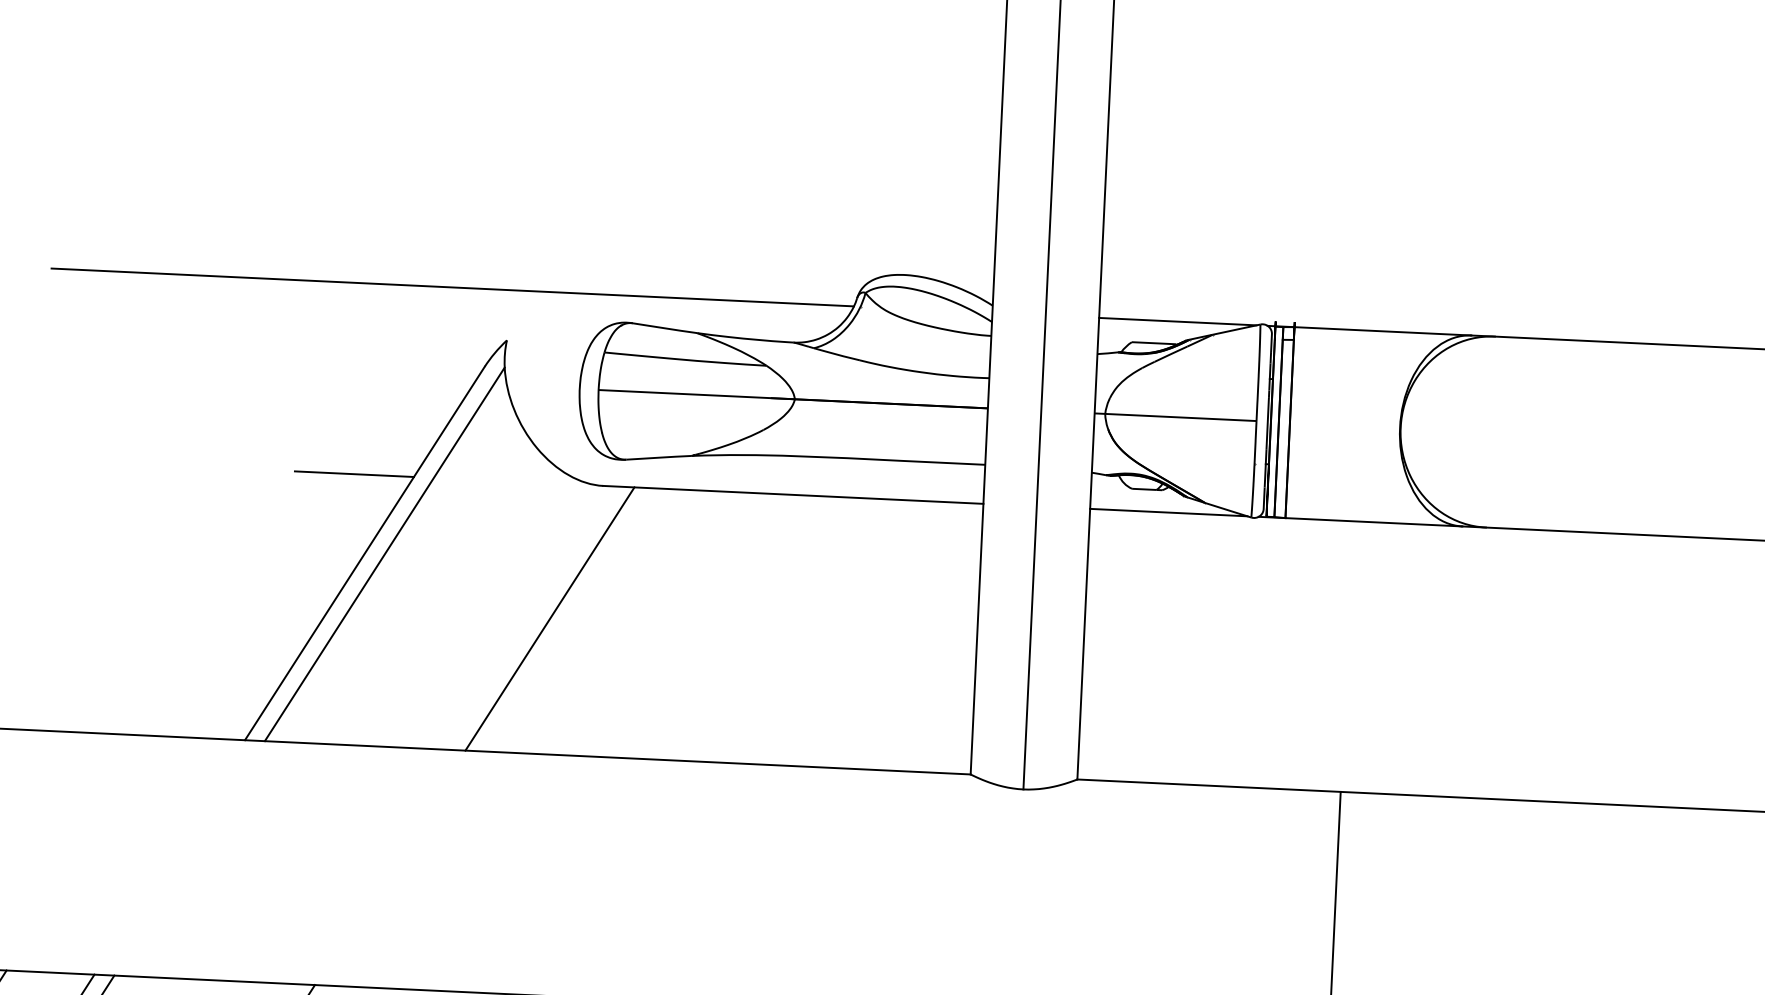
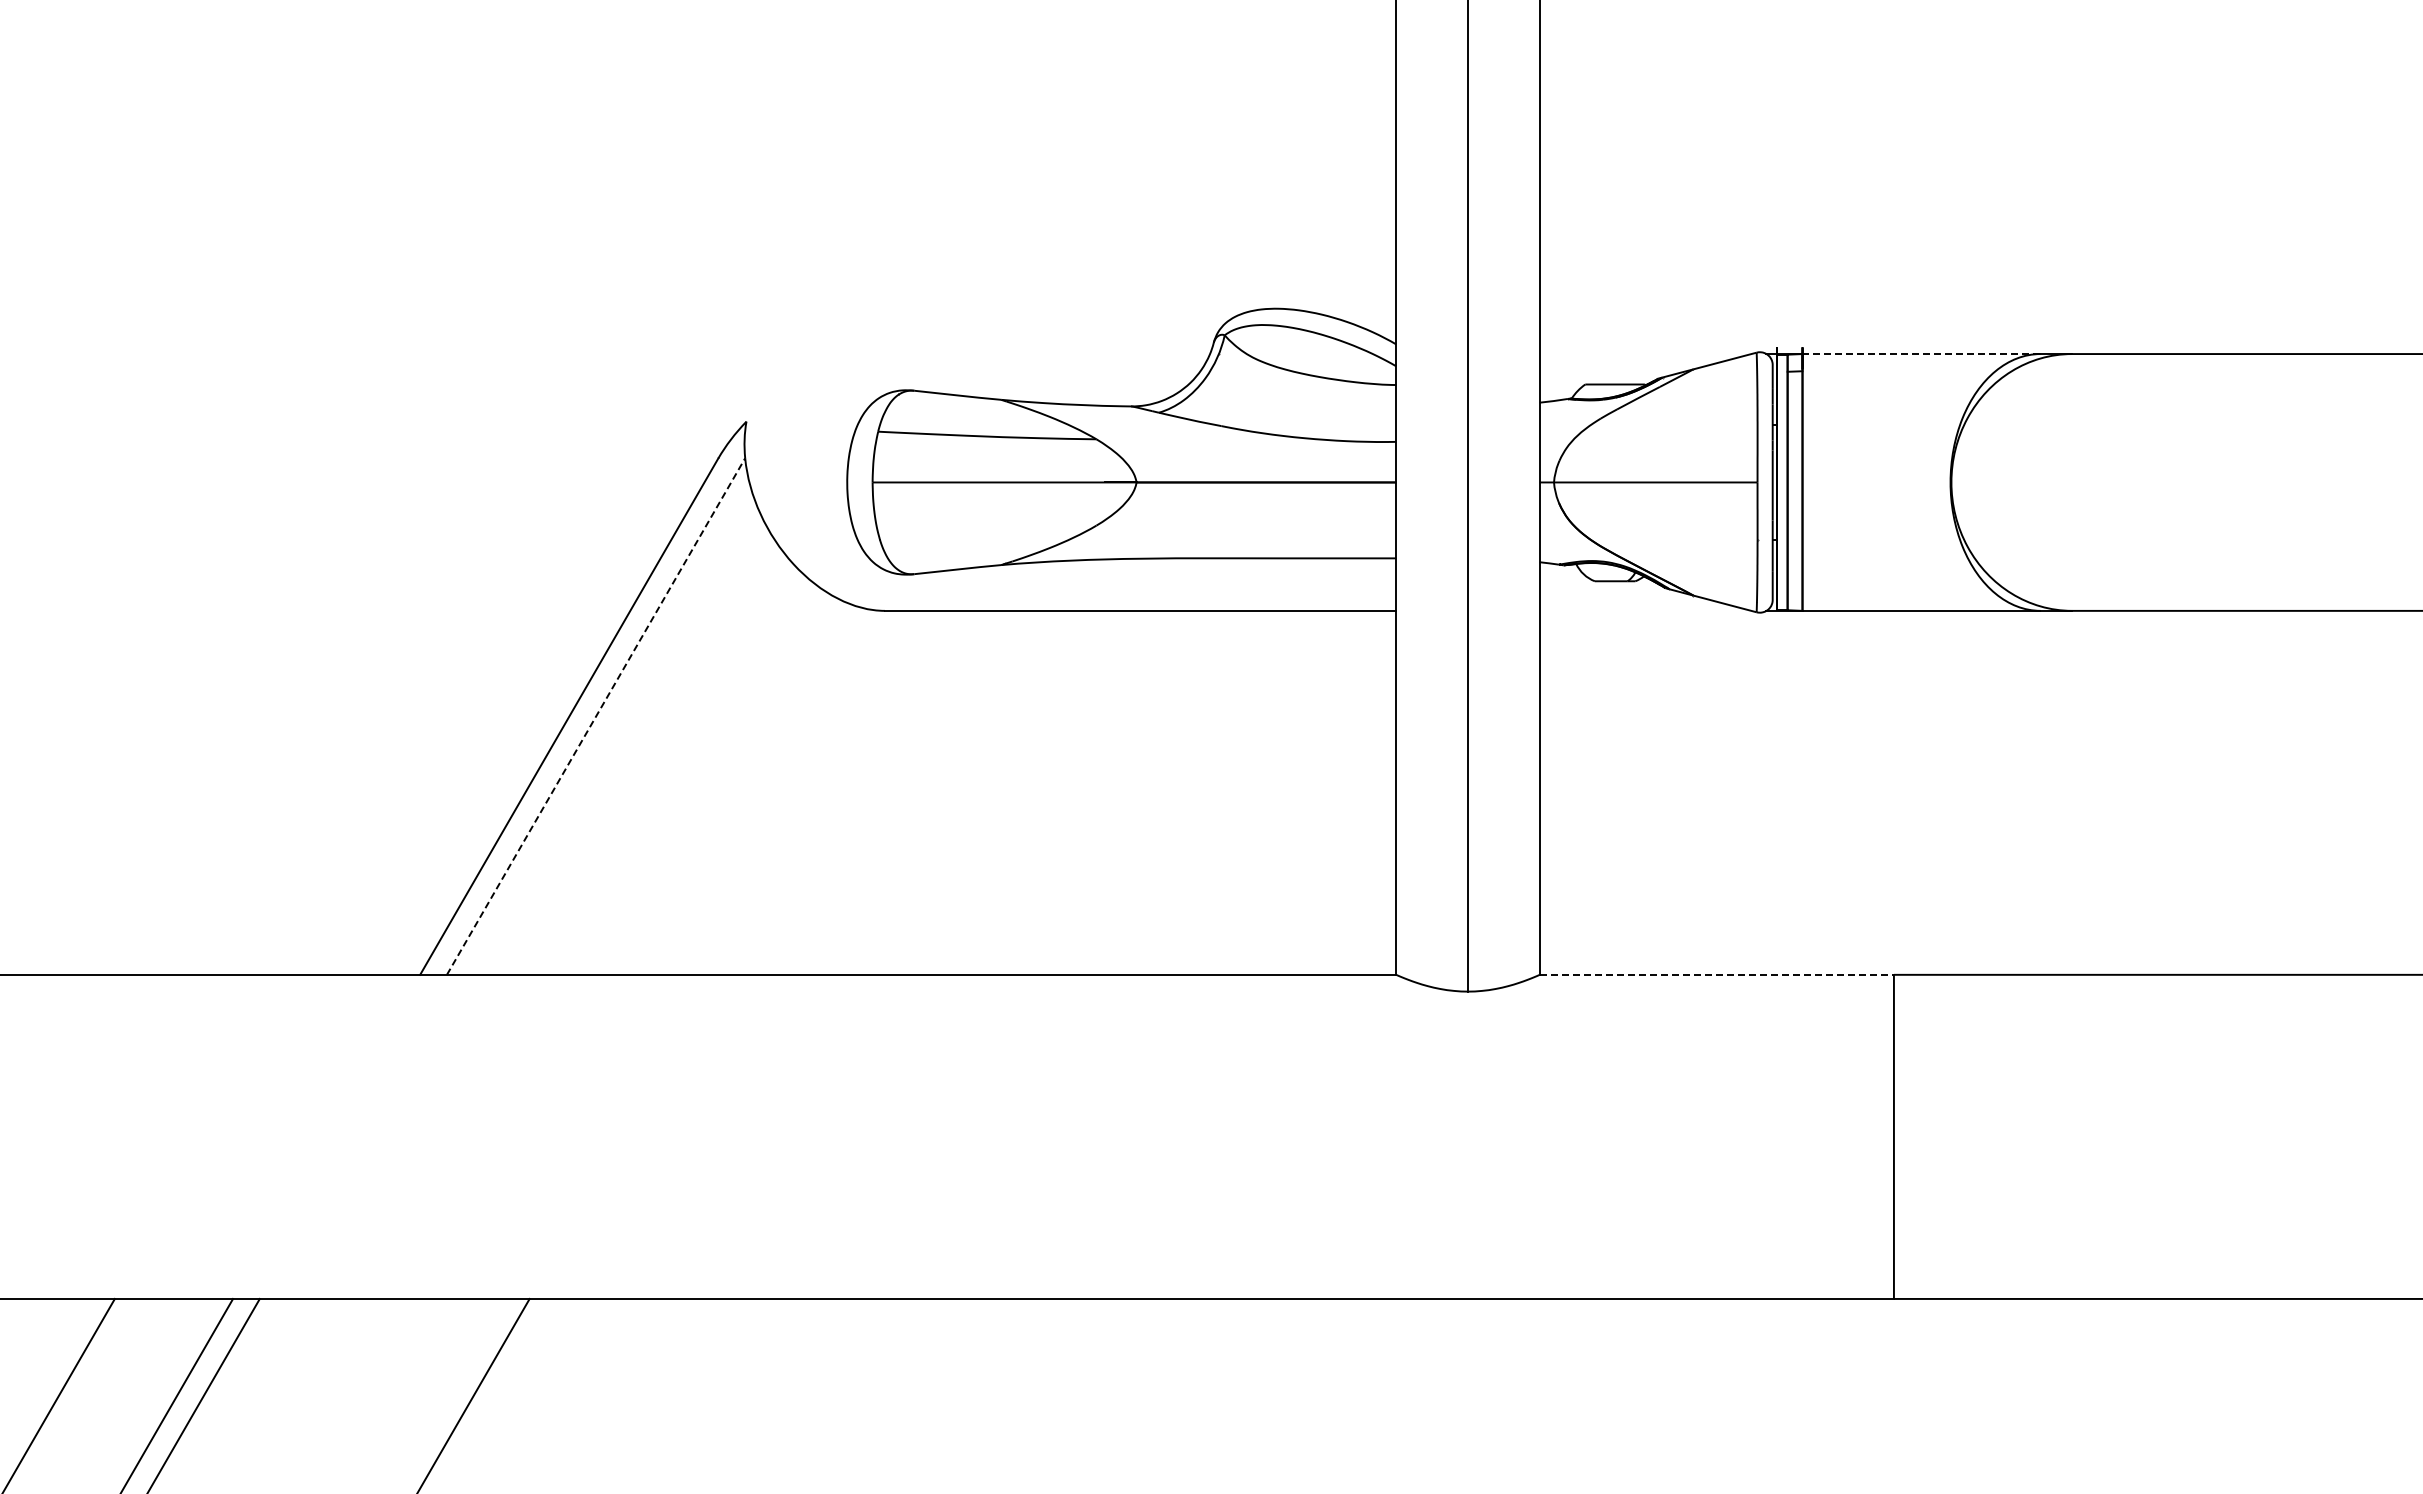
line: (452, 287) -> (670, 354), removed
line: (1177, 321) -> (1645, 354), removed
line: (1382, 331) -> (1921, 354), solid -> dashed
line: (354, 473) -> (550, 610), removed
line: (1168, 512) -> (1645, 610), removed
line: (385, 554) -> (596, 716), solid -> dashed
line: (549, 618) -> (821, 792), removed
line: (1209, 785) -> (1717, 974), solid -> dashed

